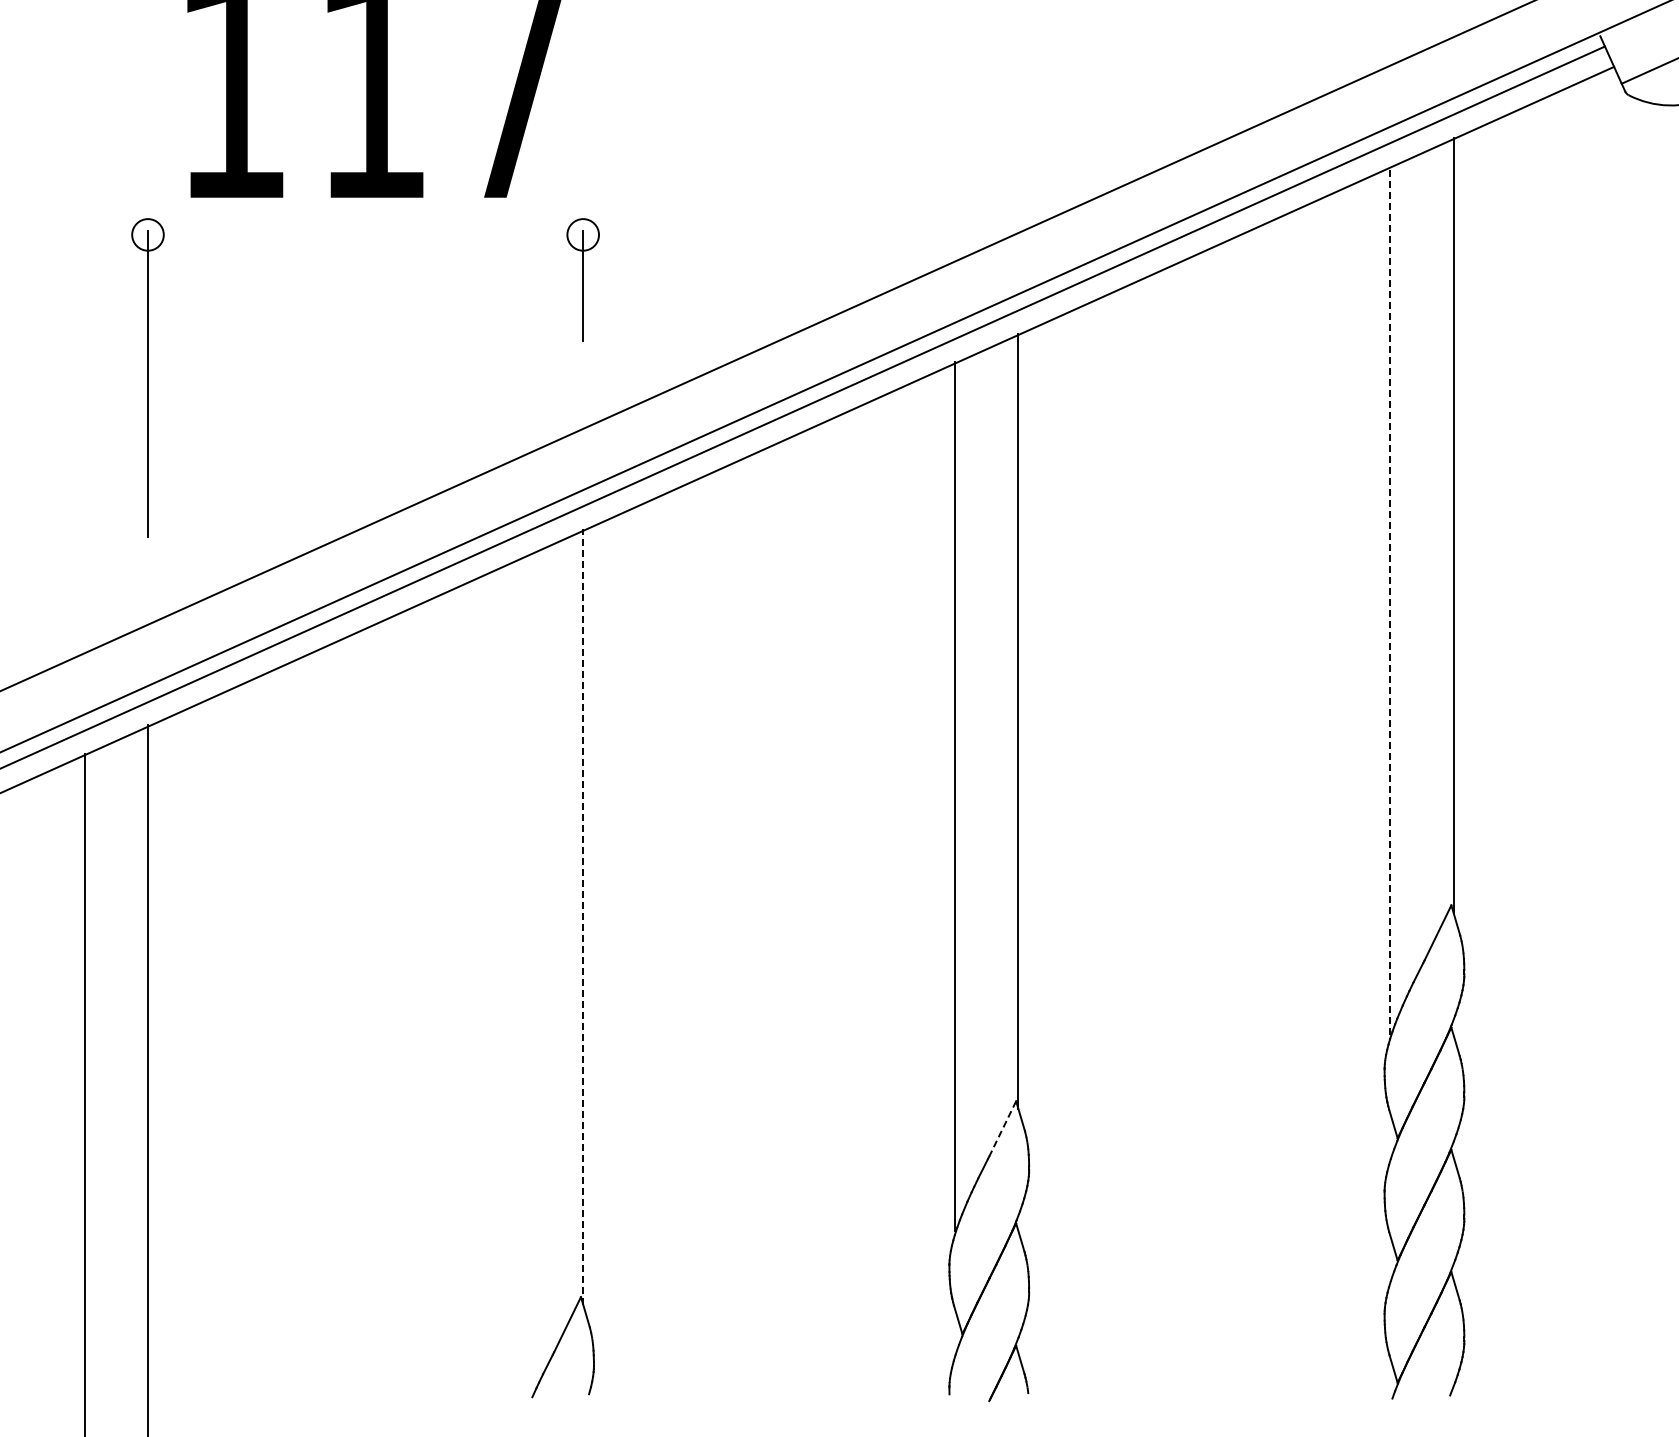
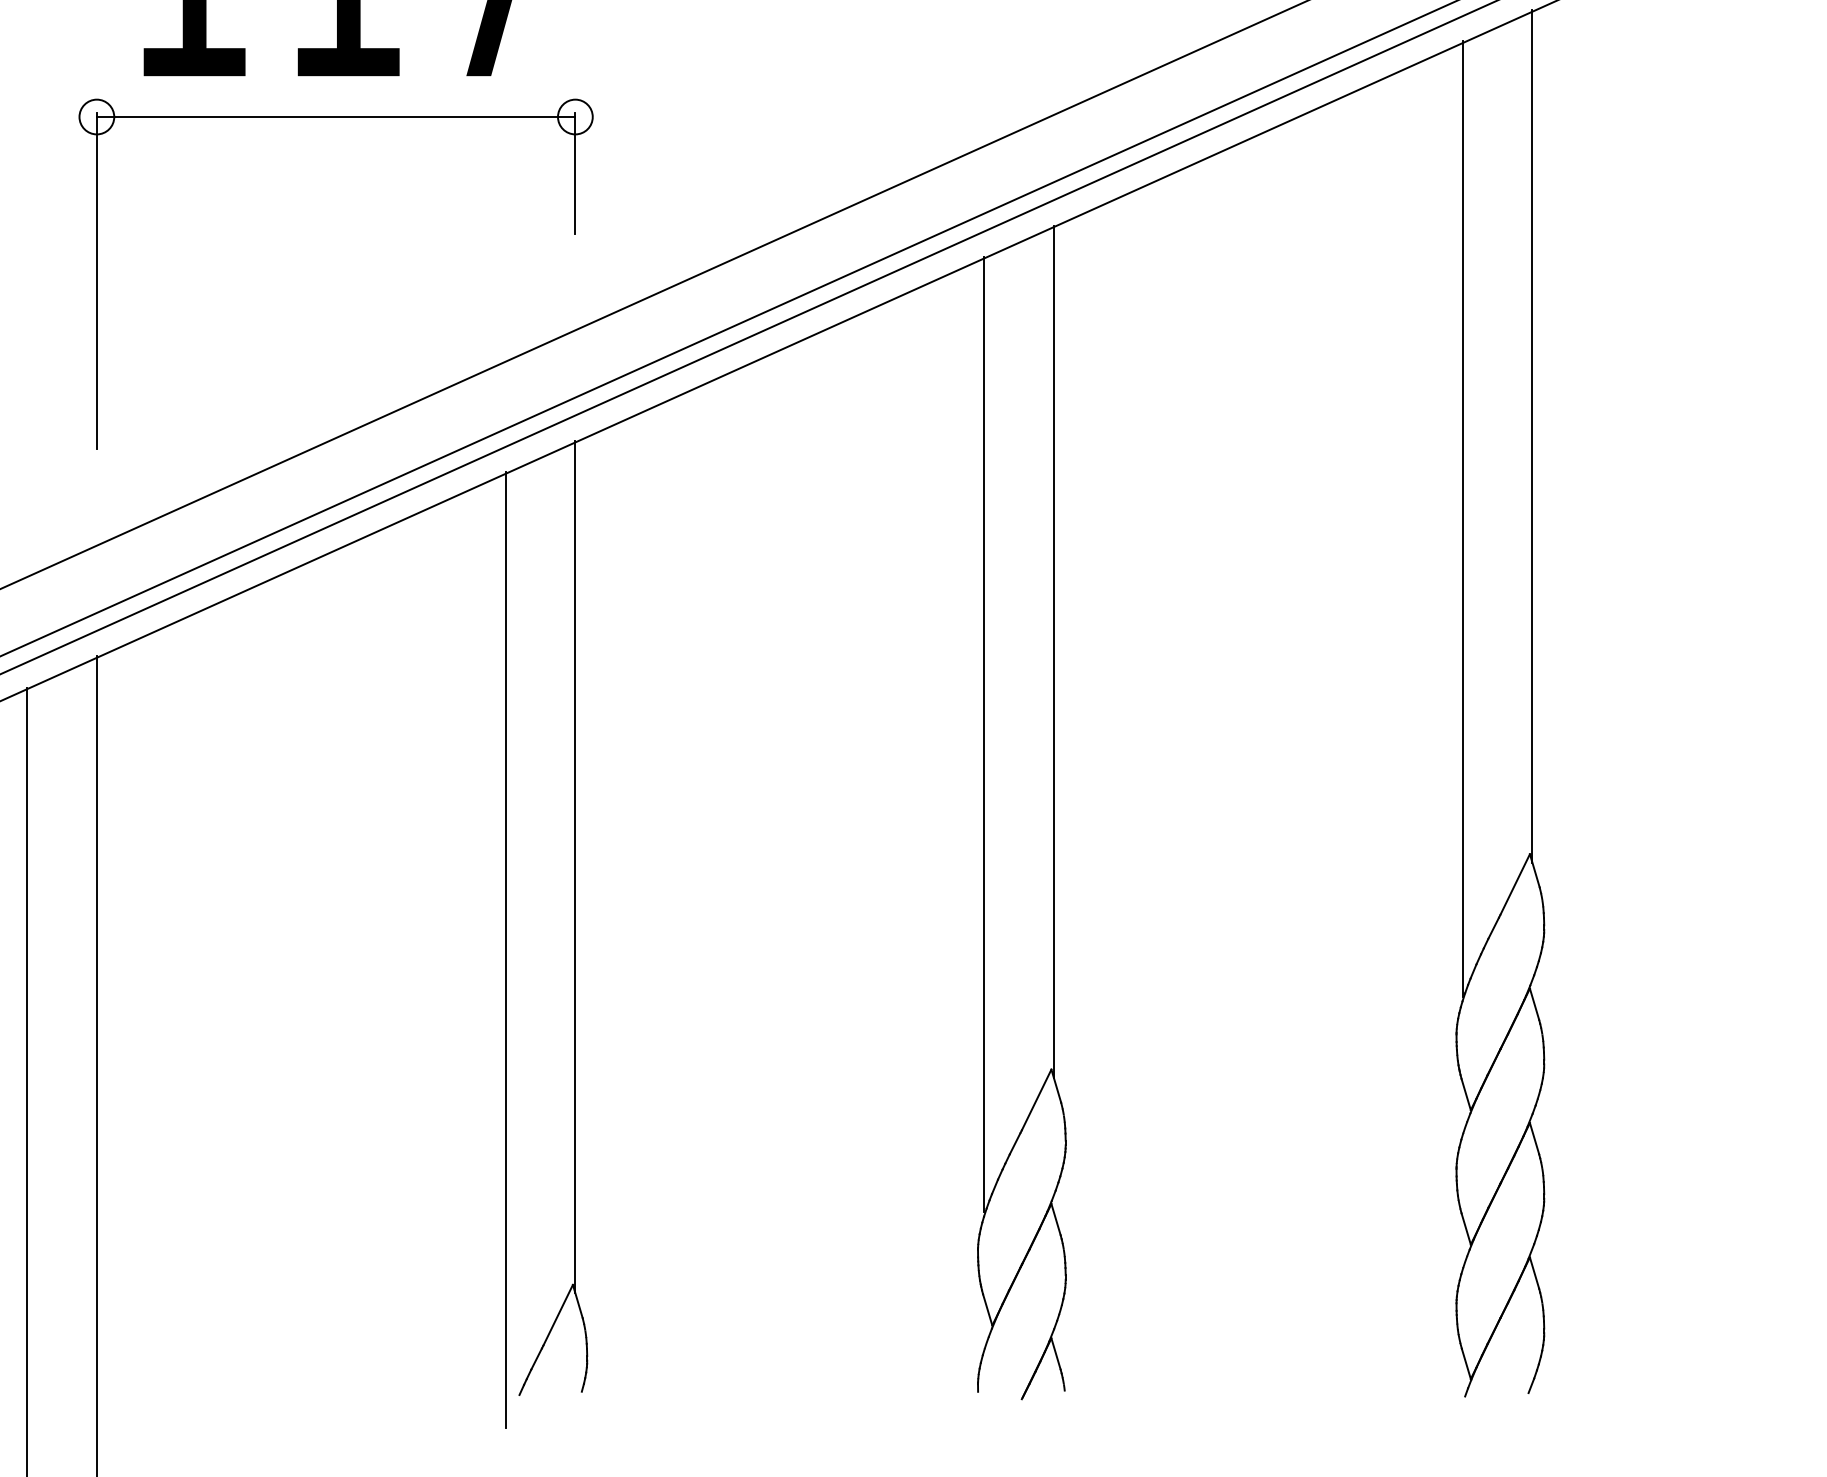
line: (365, 234) -> (336, 116), added
line: (1390, 600) -> (1463, 518), dashed -> solid
line: (583, 917) -> (575, 867), dashed -> solid
line: (519, 992) -> (505, 949), added
line: (1002, 1128) -> (1036, 1099), dashed -> solid

